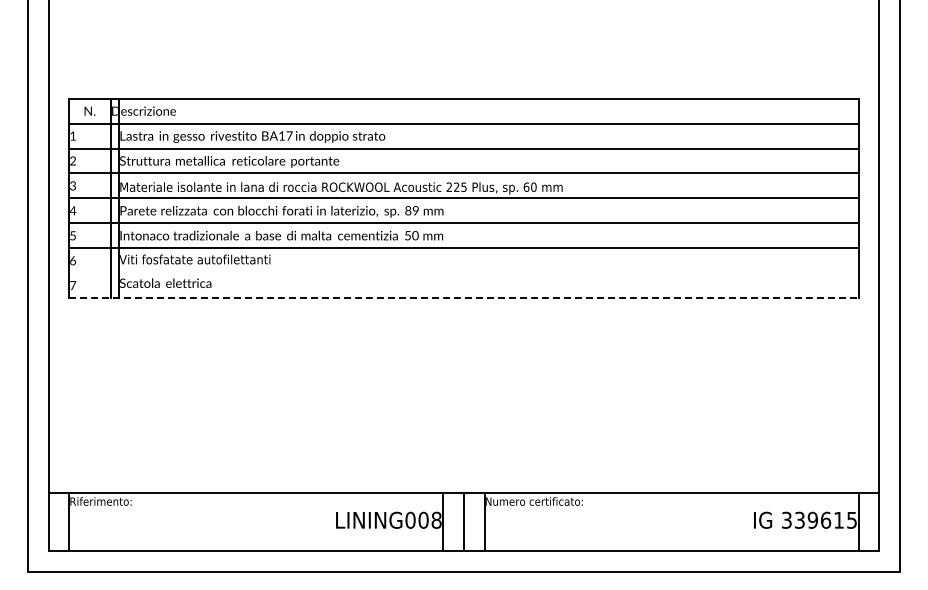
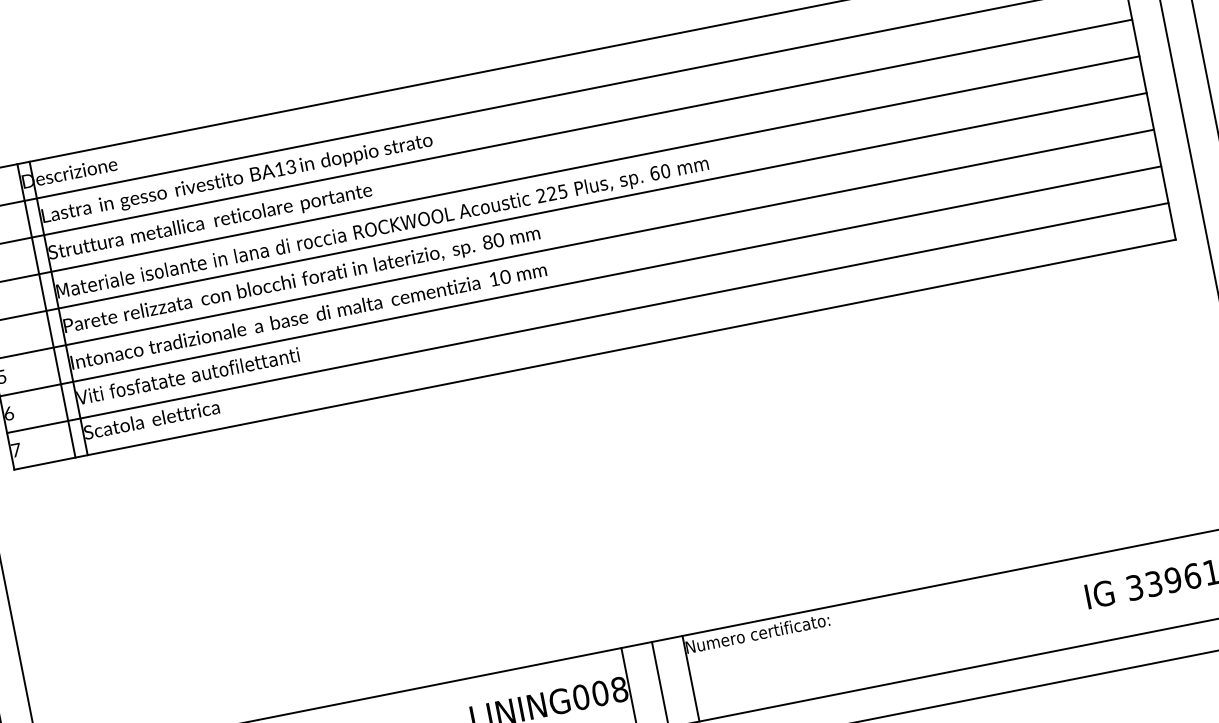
text: (289, 135) -> (290, 166), BA17 -> BA13
text: (415, 211) -> (498, 241), 89 -> 80
text: (407, 235) -> (493, 279), 50 -> 10
line: (463, 273) -> (587, 318), added
line: (463, 298) -> (594, 355), dashed -> solid

